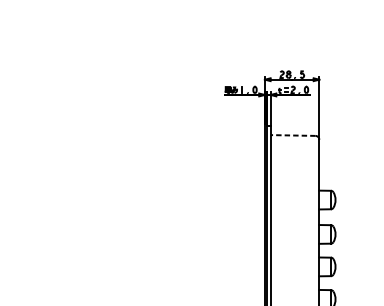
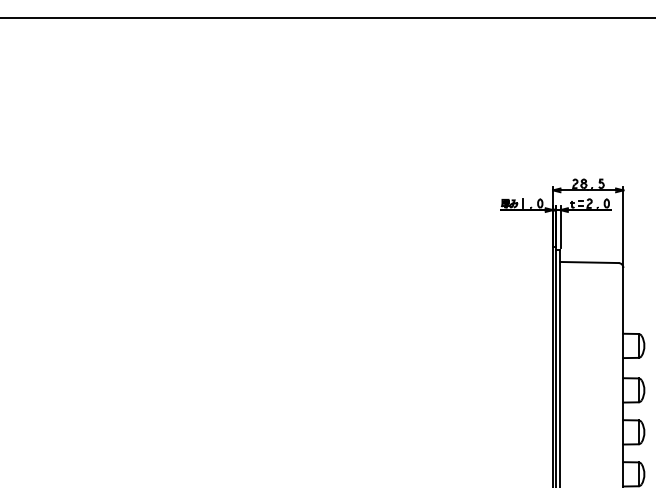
line: (293, 135) -> (589, 262), dashed -> solid

